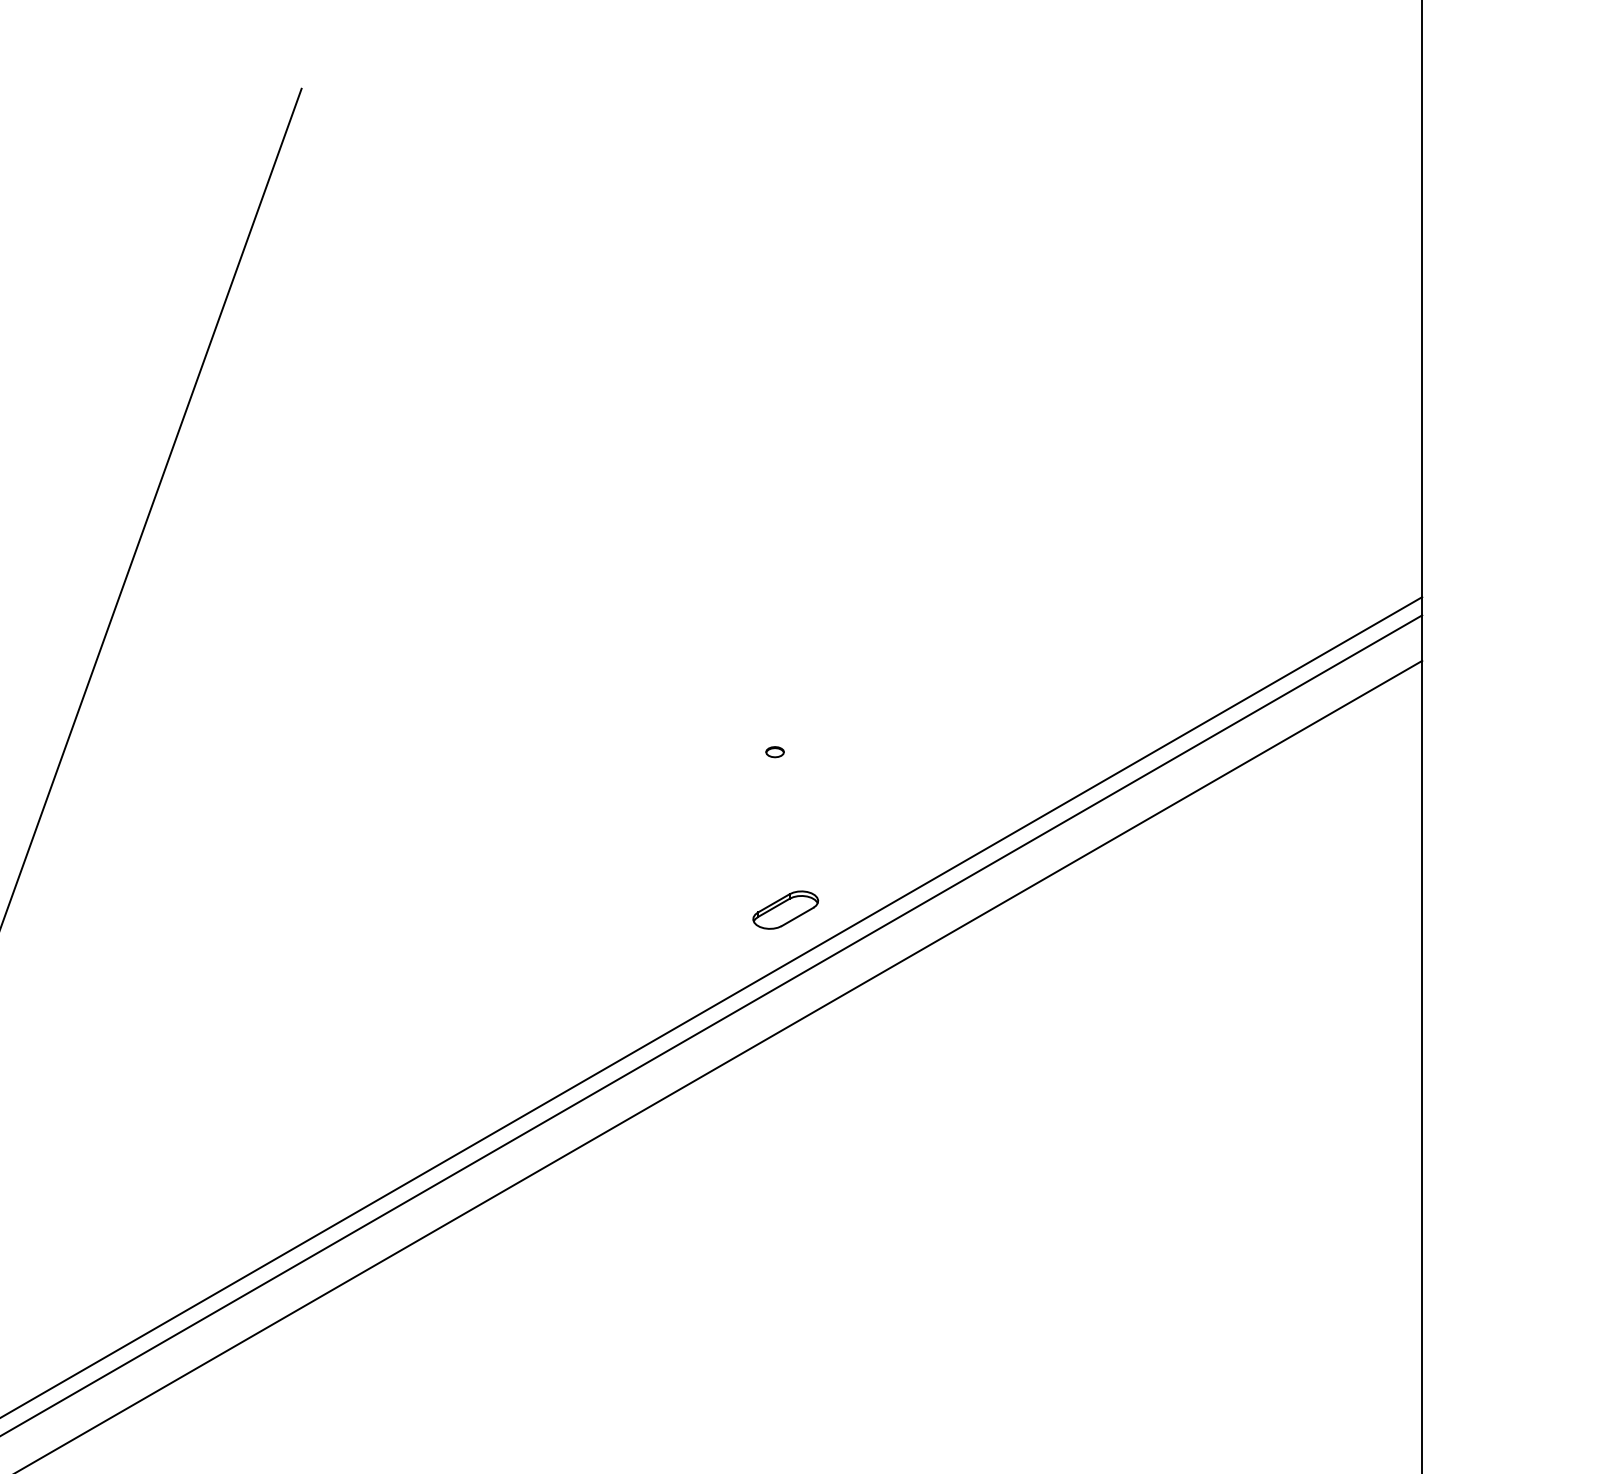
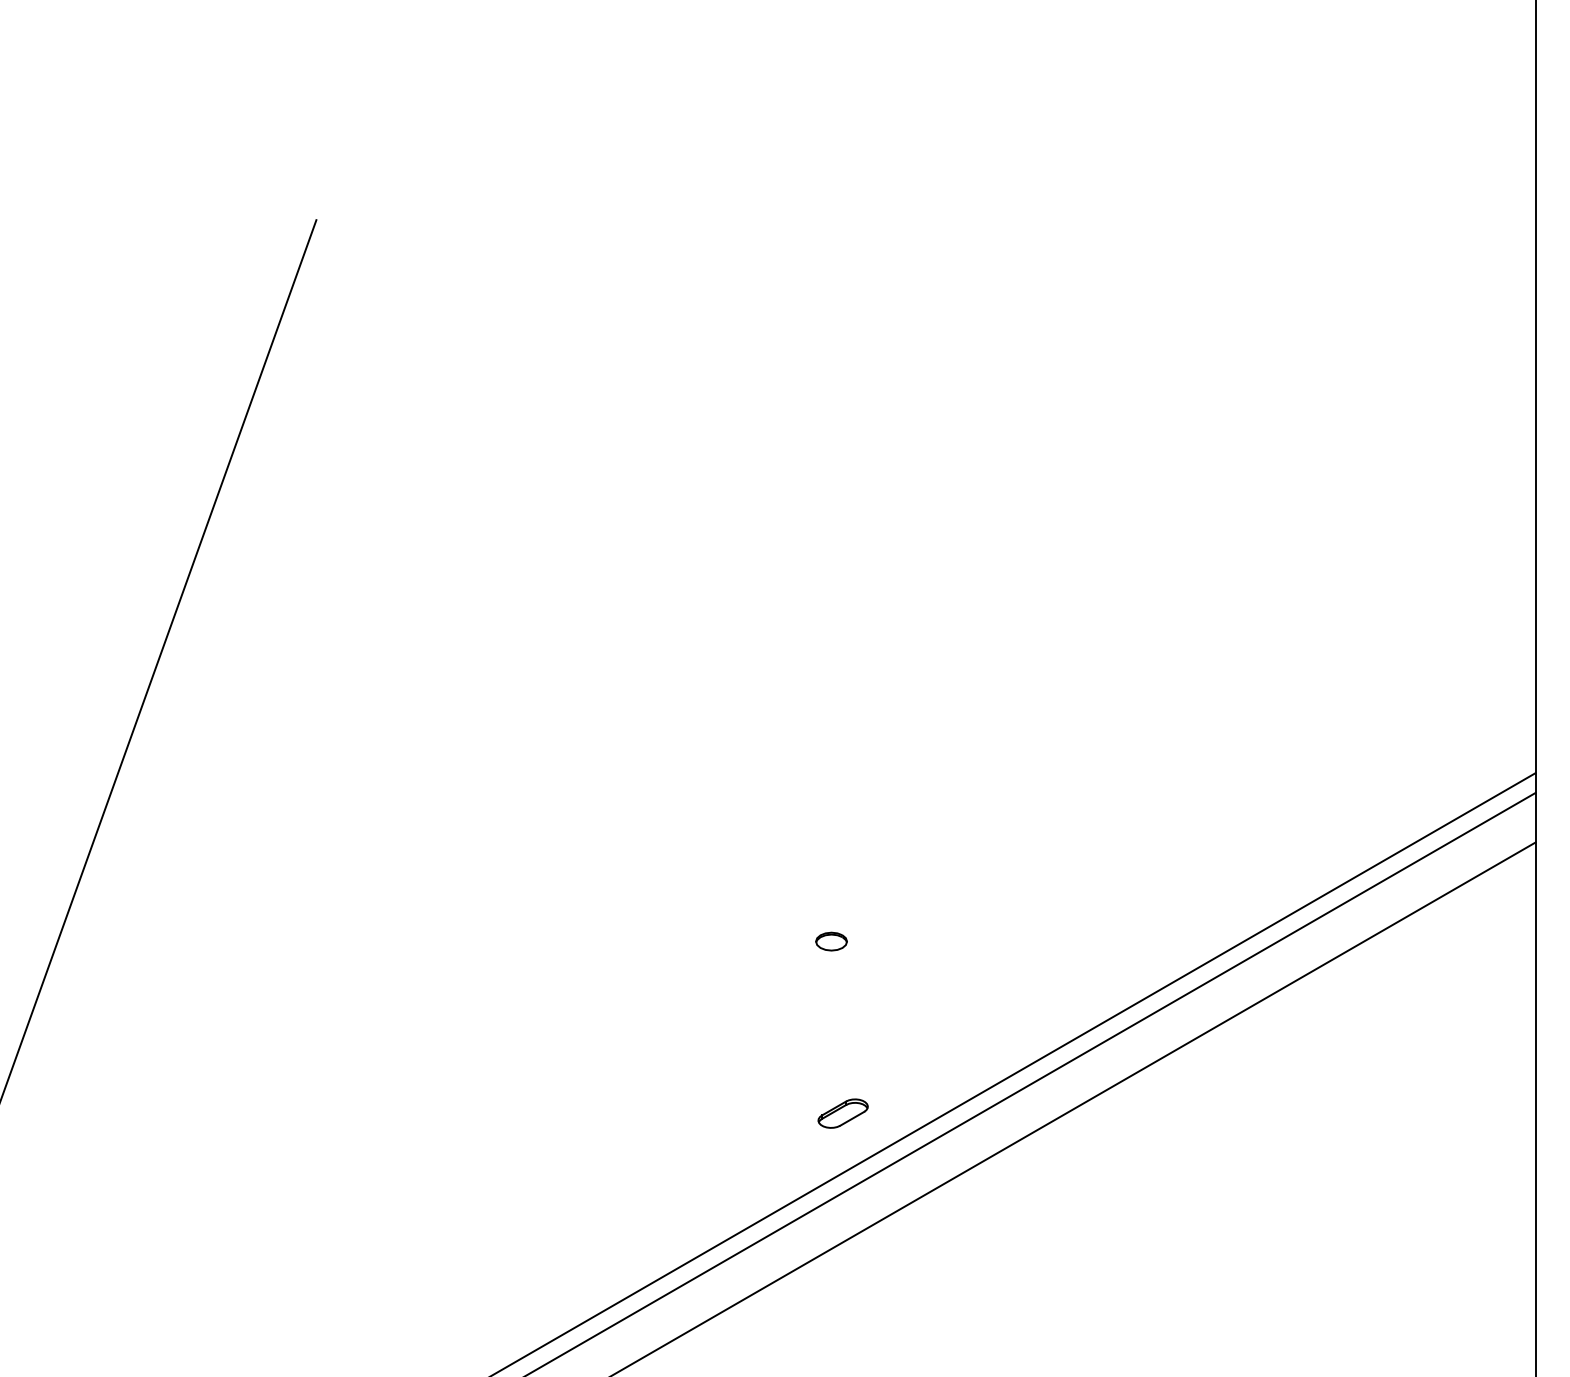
part: (774, 752) -> (830, 942), size x1.6
part: (785, 909) -> (842, 1112), size x0.7

